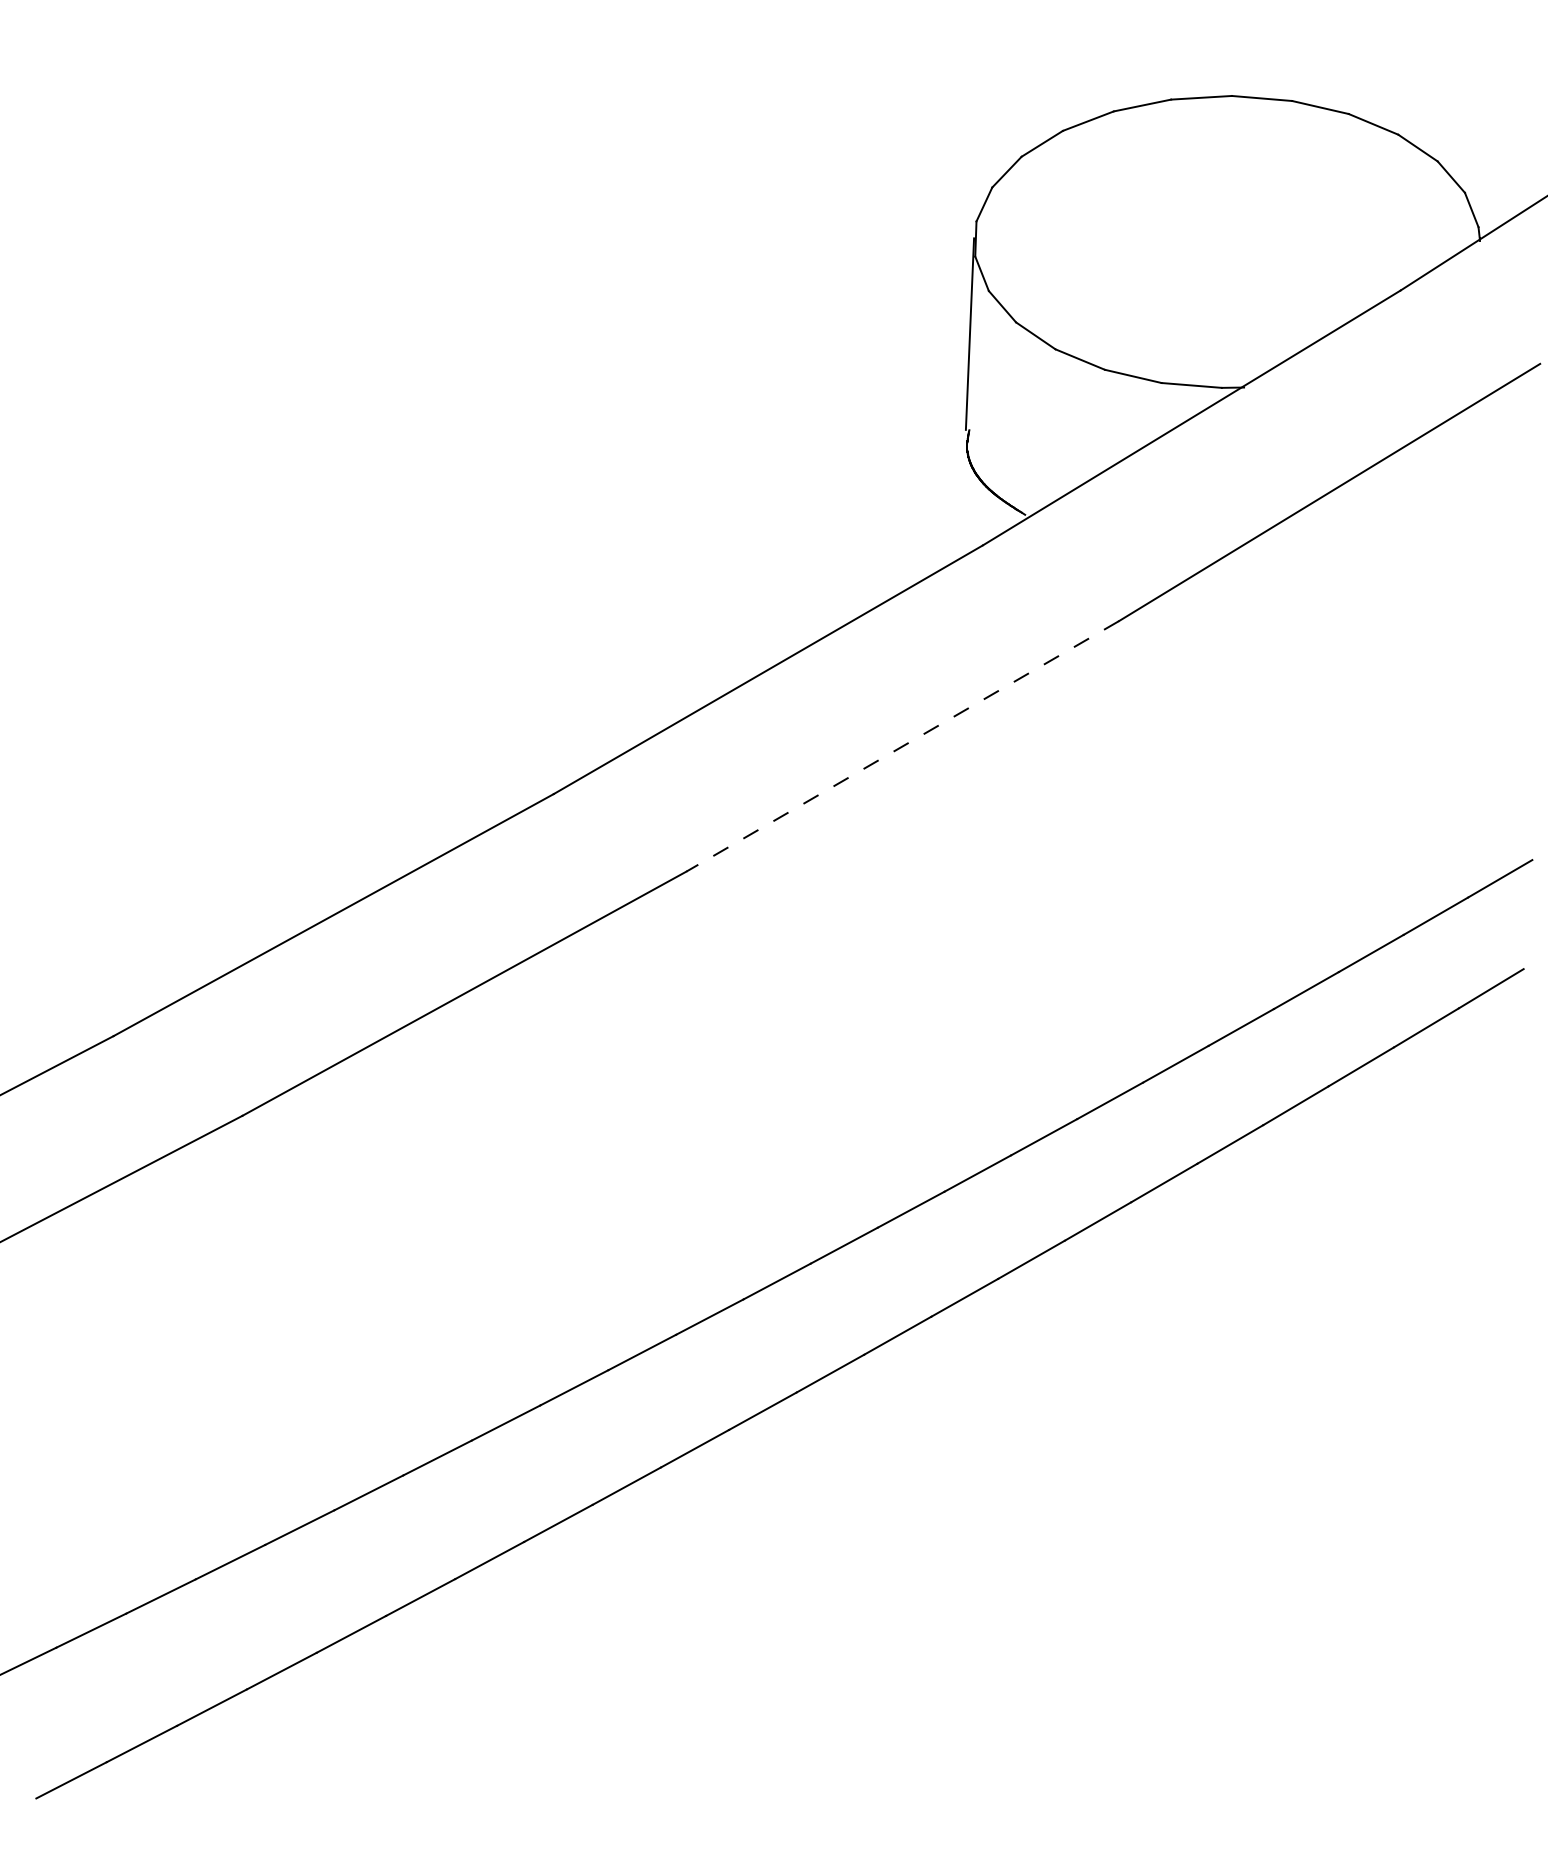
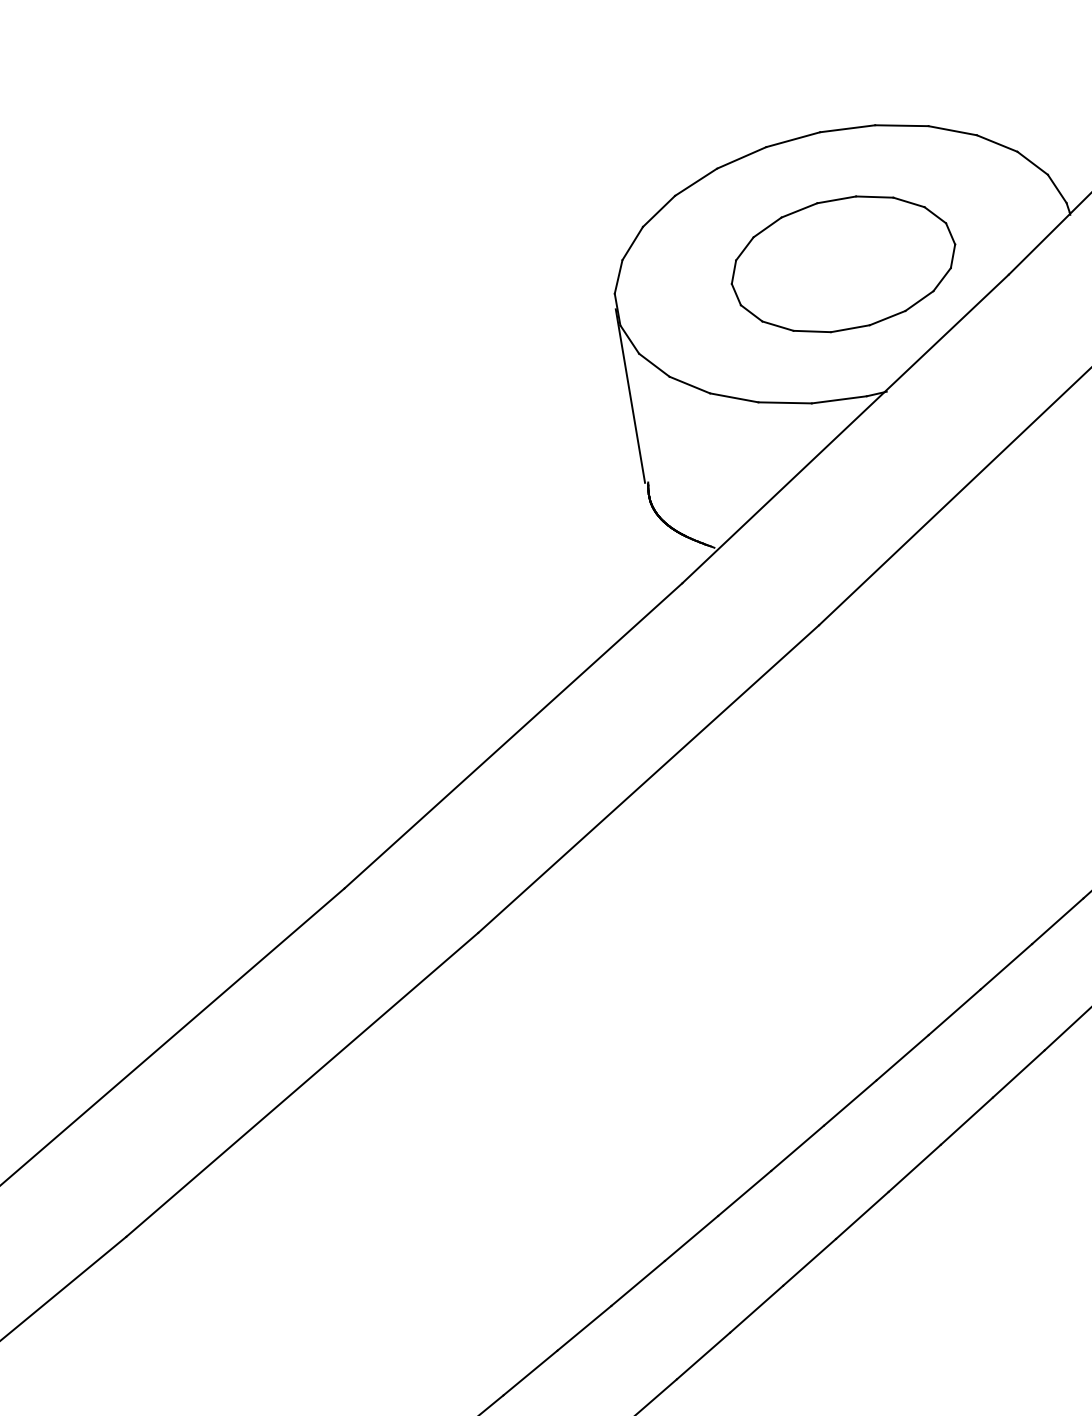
part: (1226, 241) -> (843, 263), added
line: (902, 746) -> (648, 779), dashed -> solid

